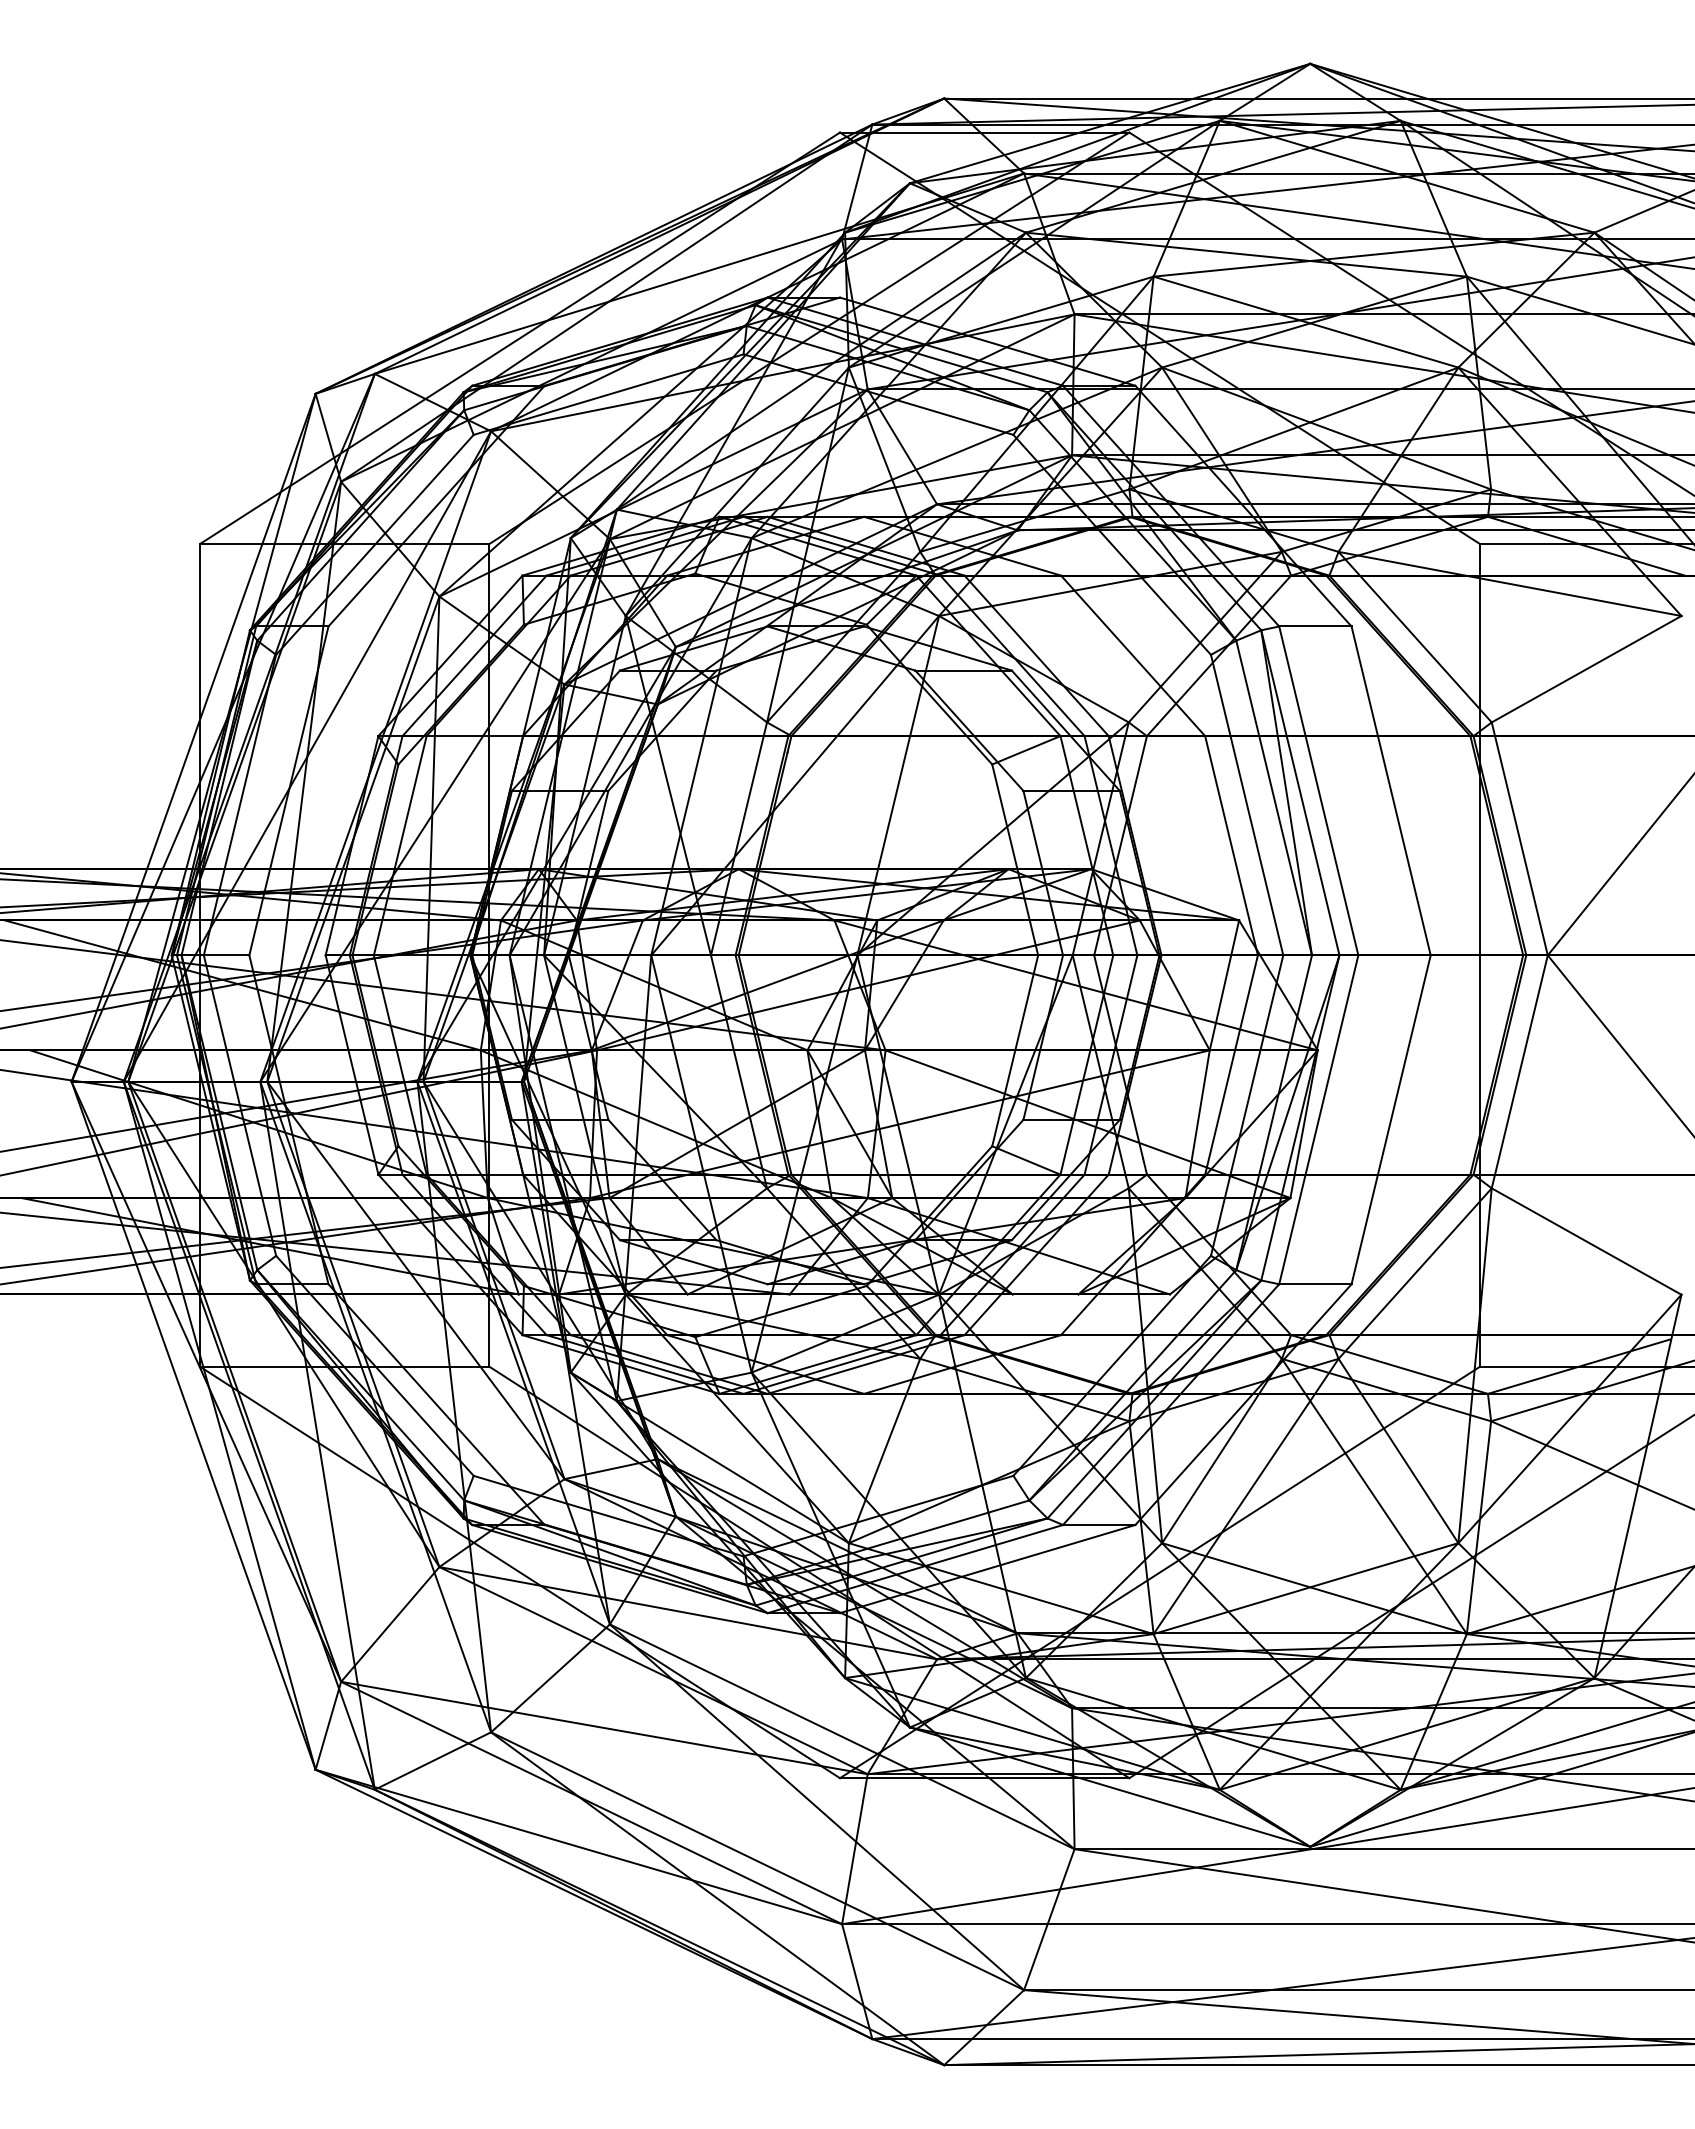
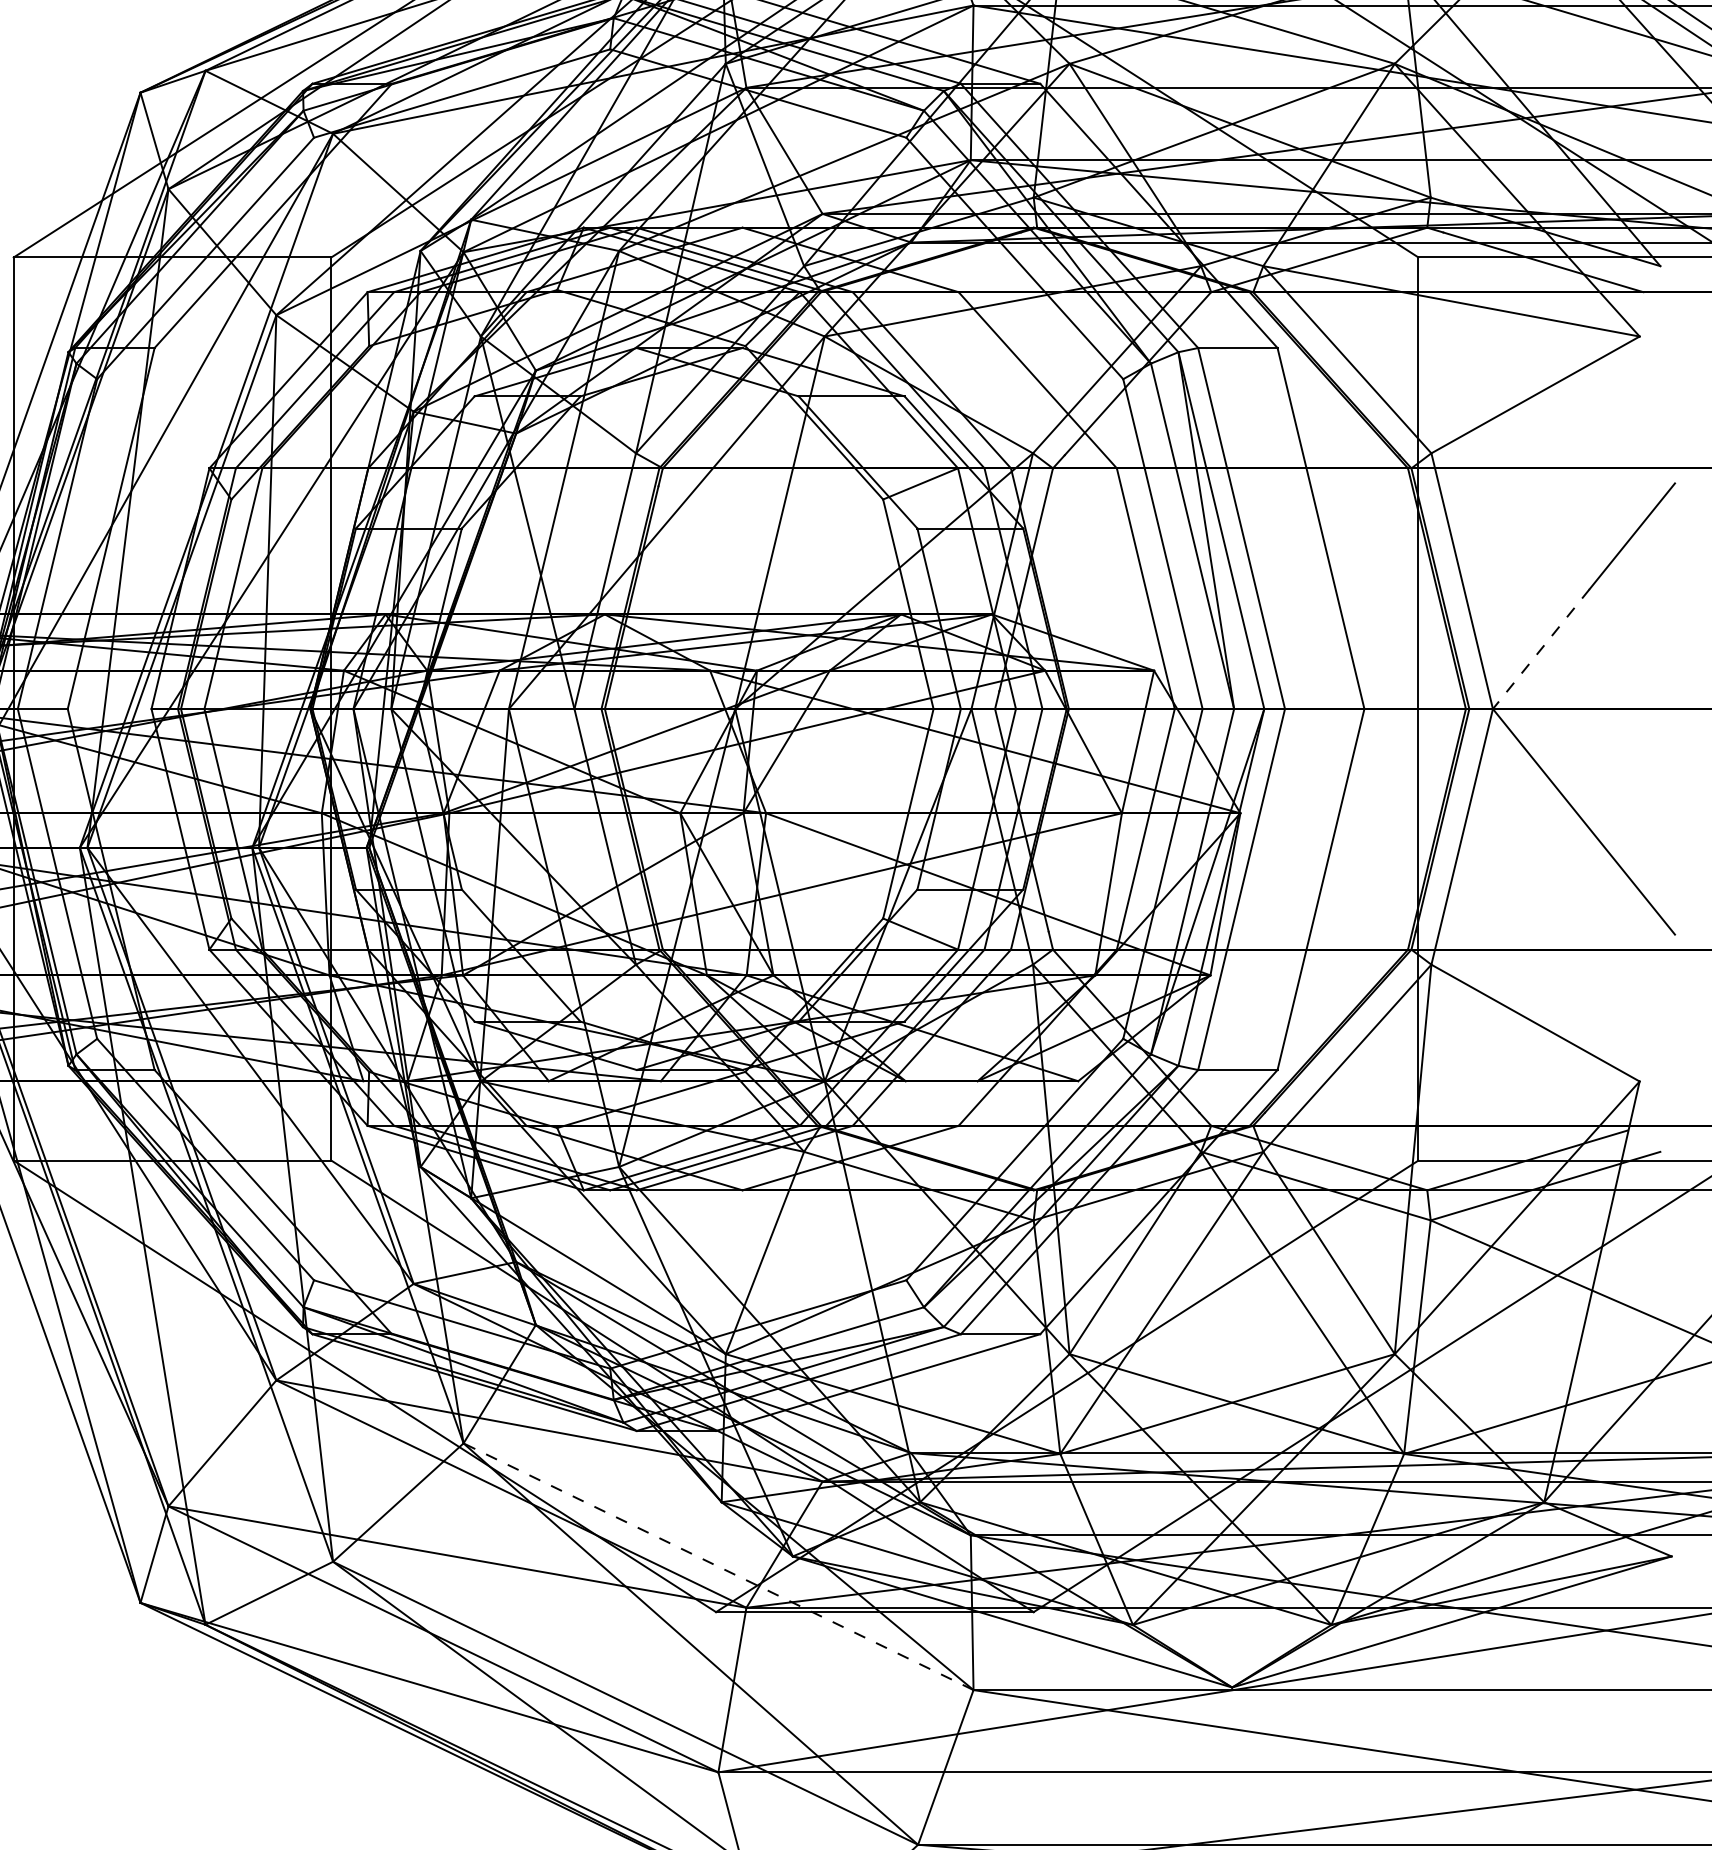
line: (1591, 901) -> (1540, 649), solid -> dashed
line: (841, 1736) -> (717, 1566), solid -> dashed

